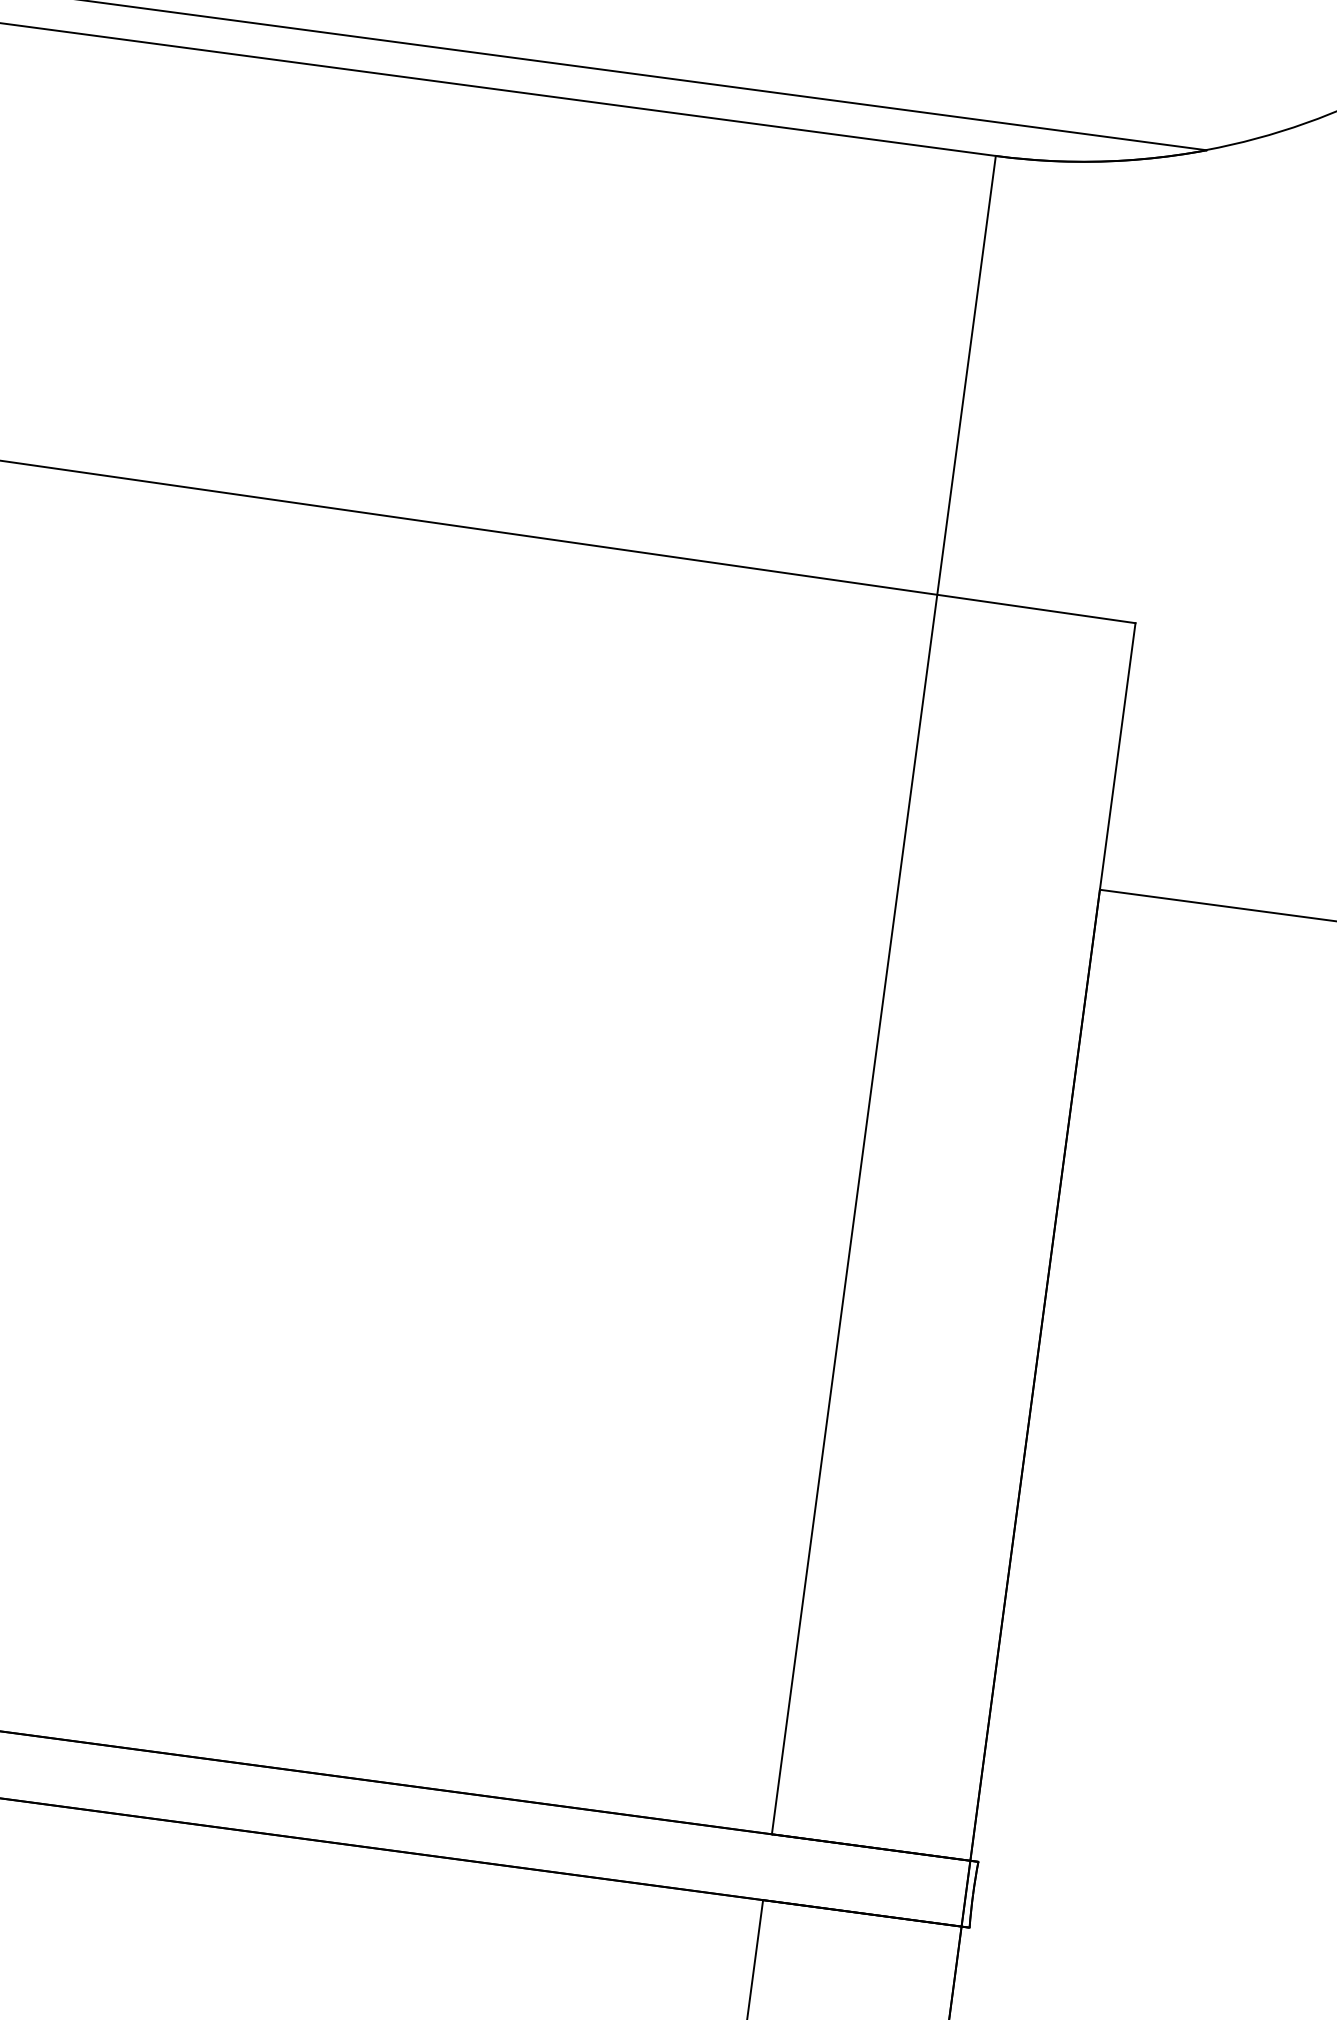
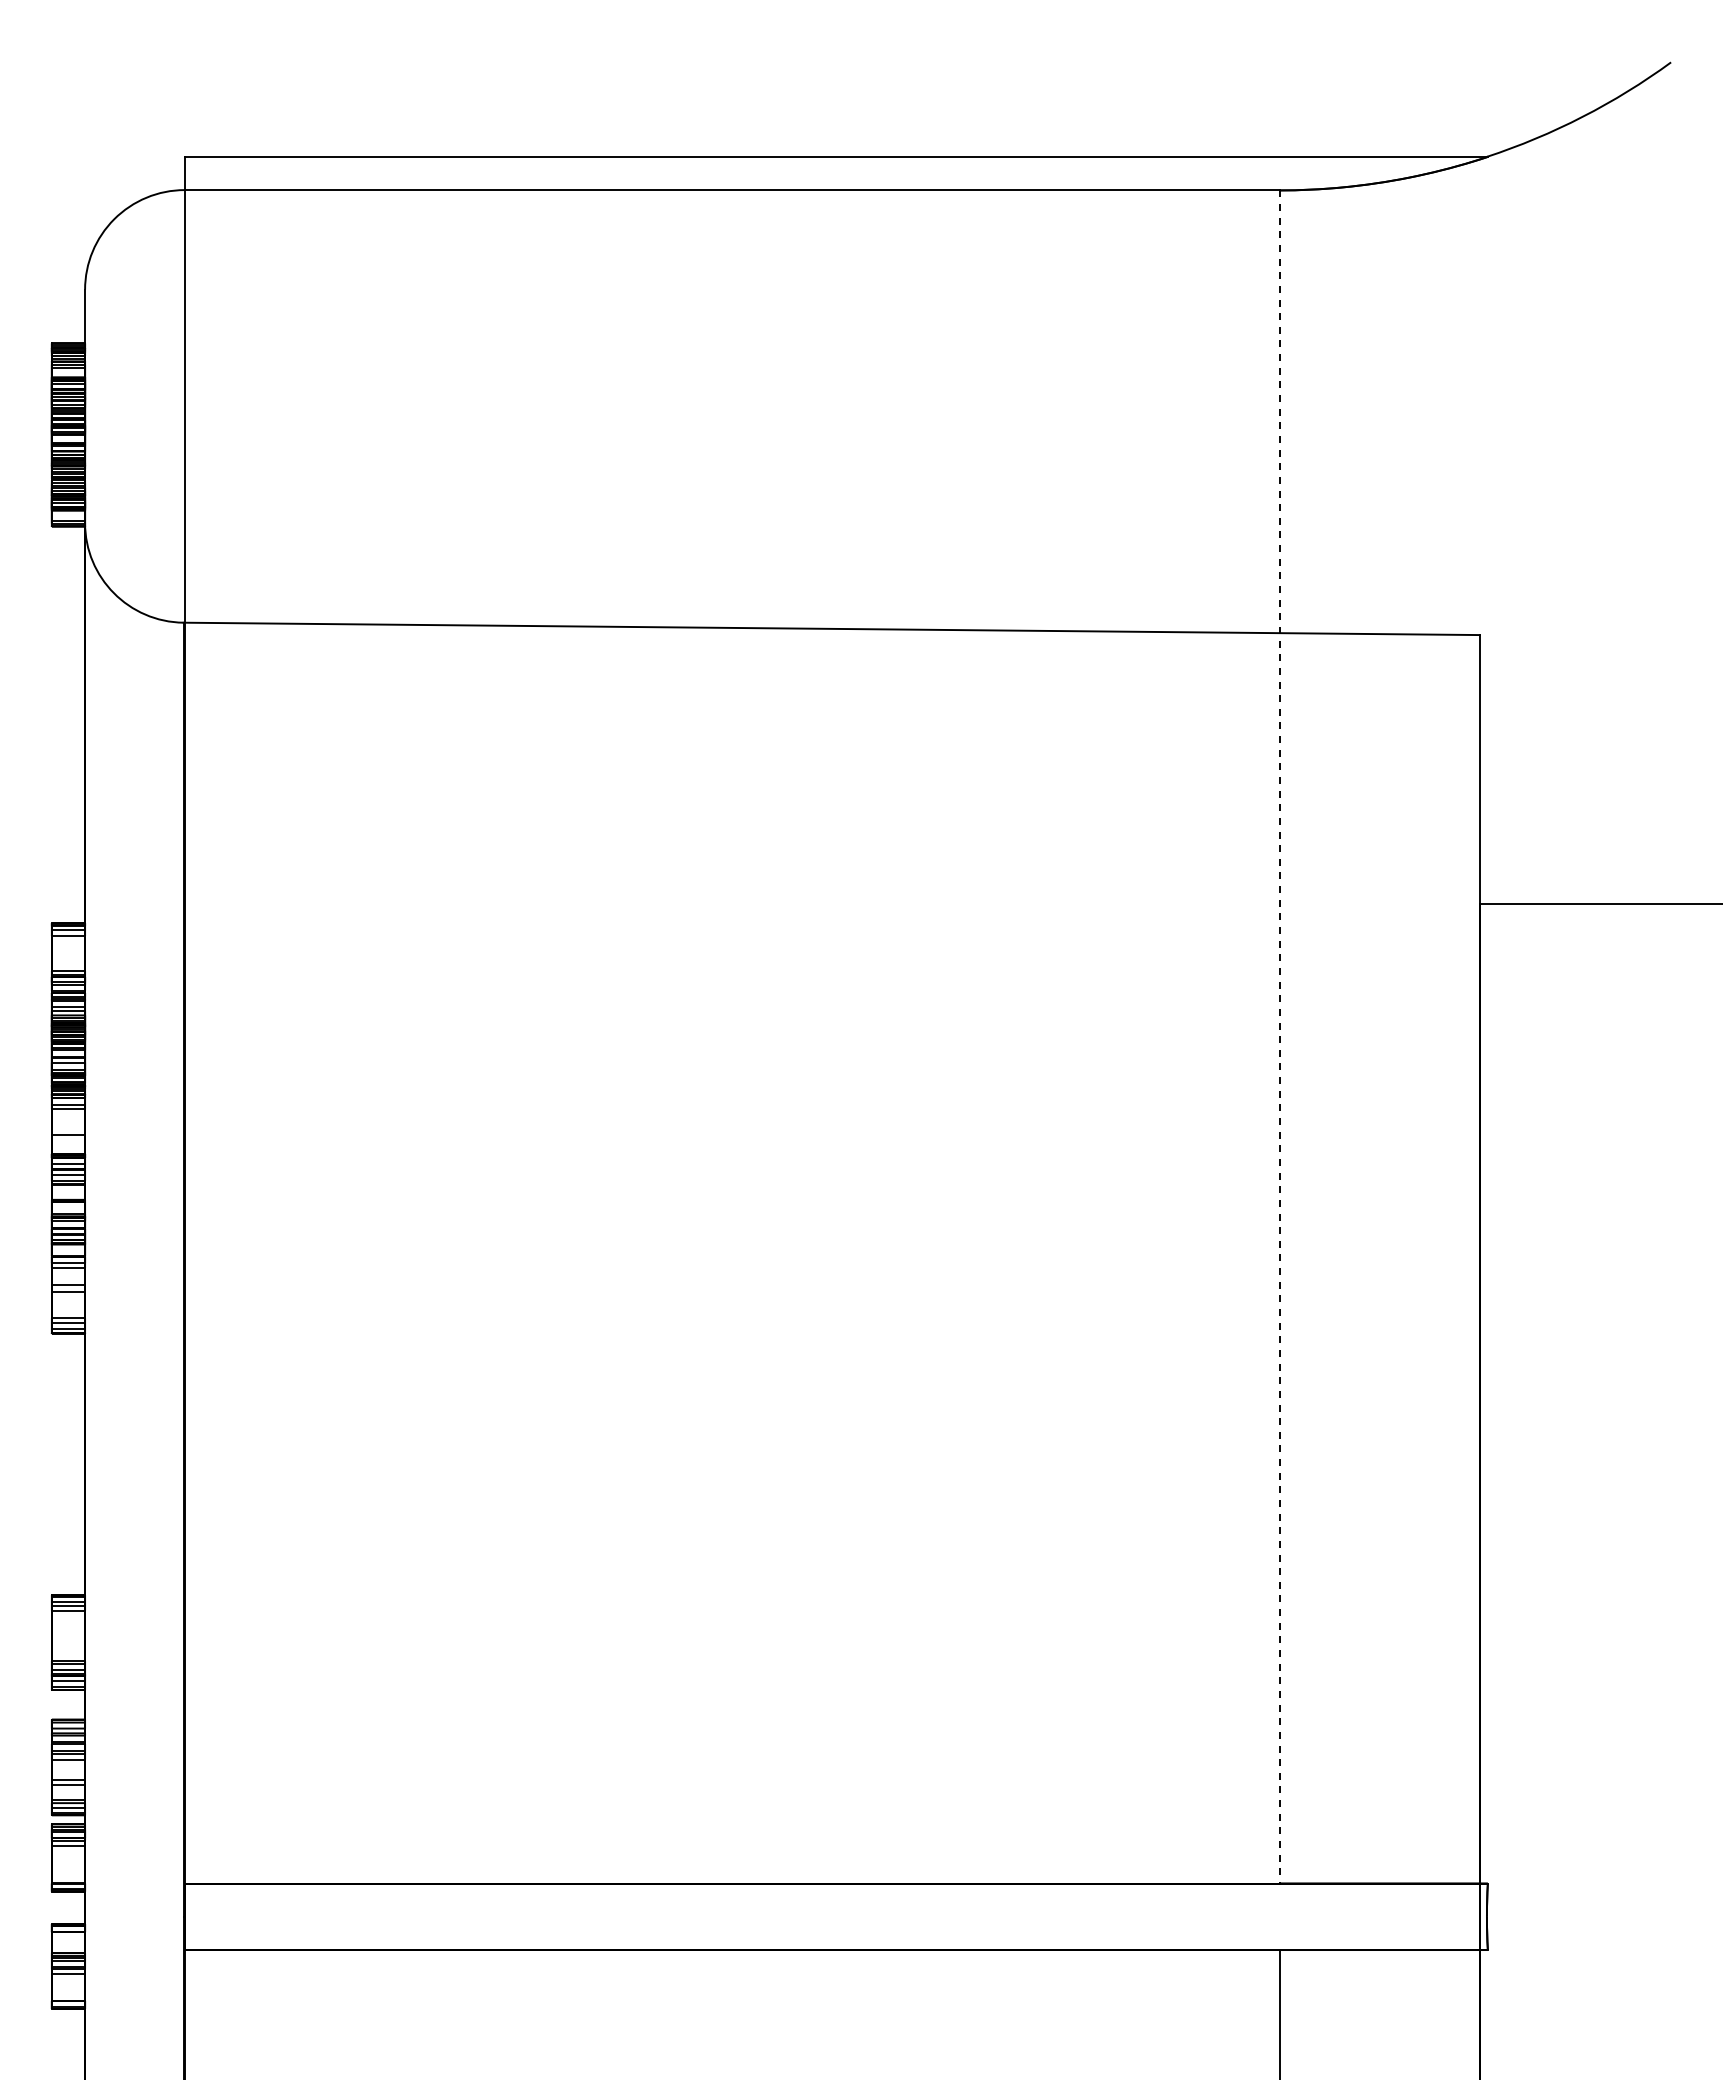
line: (883, 995) -> (1279, 1037), solid -> dashed

